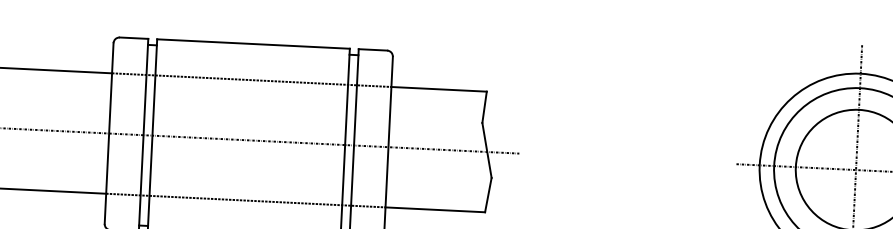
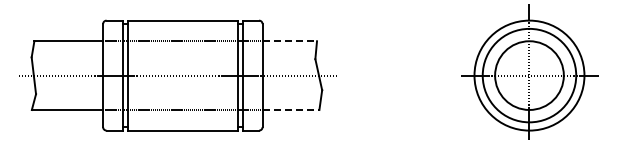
line: (440, 89) -> (290, 41), solid -> dashed
line: (436, 209) -> (291, 109), solid -> dashed

